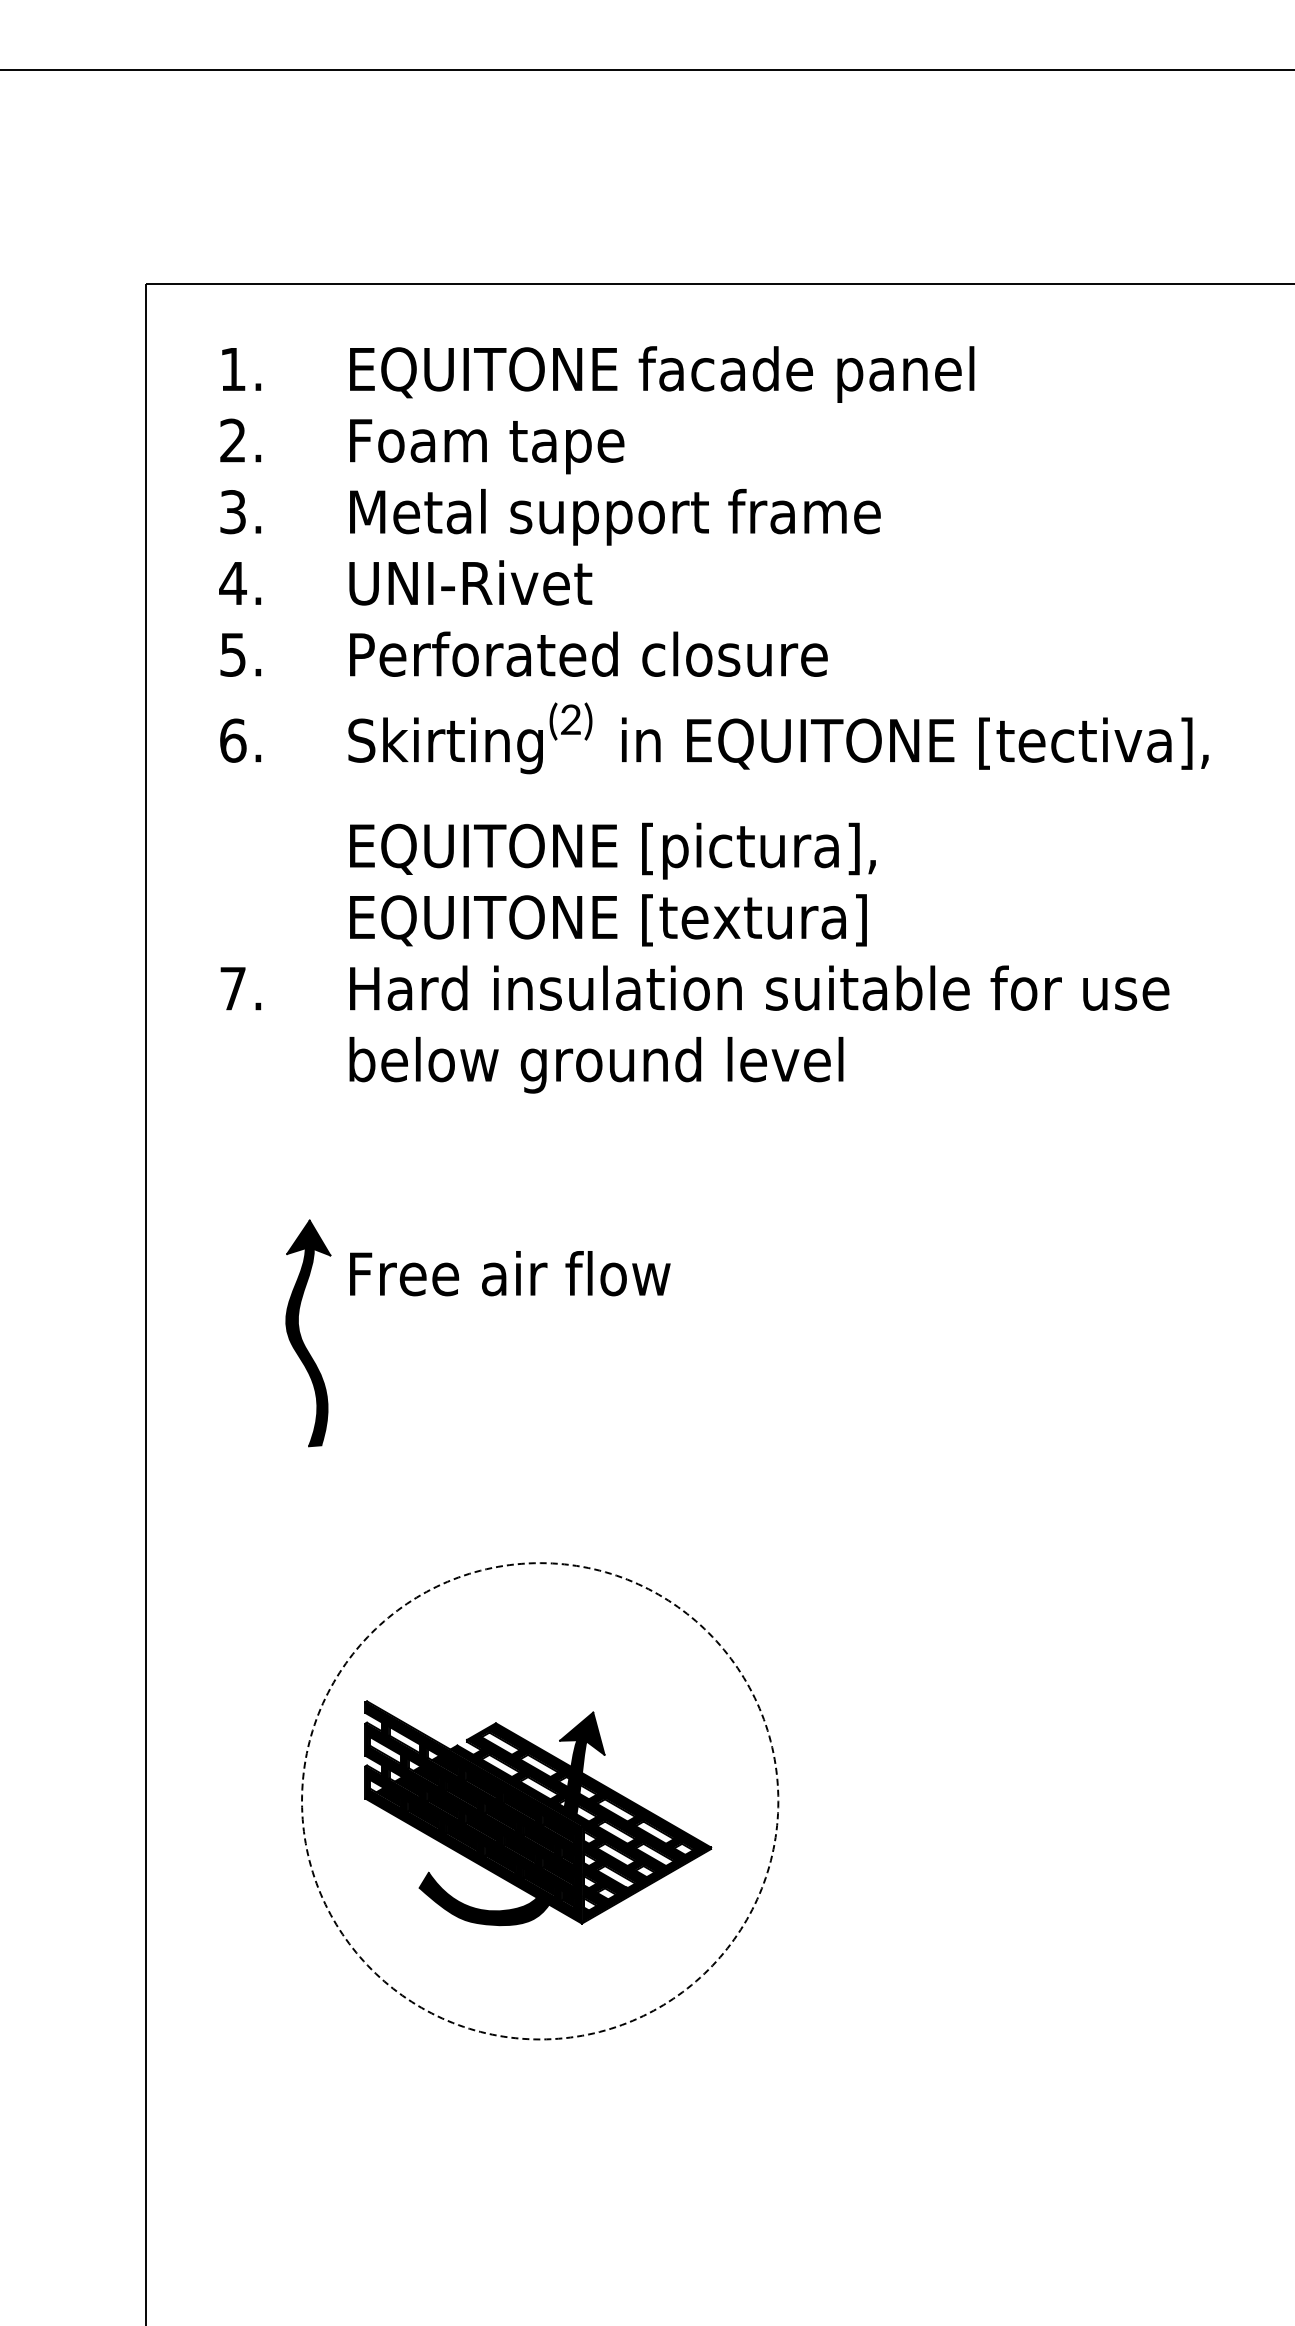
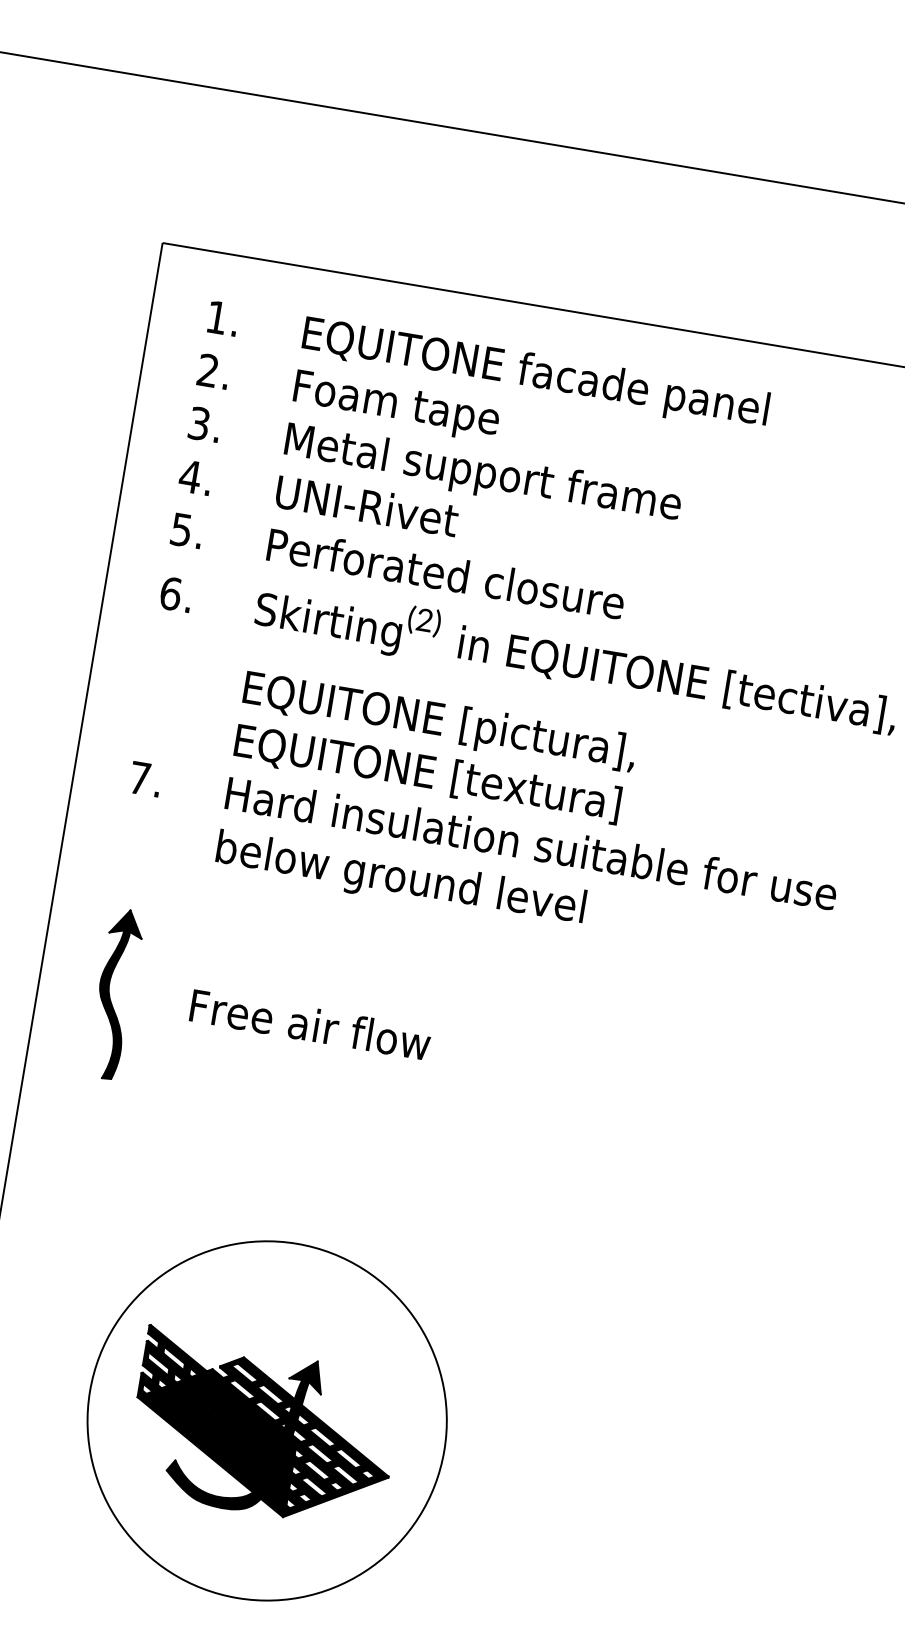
part: (301, 1335) -> (110, 994), moved
circle: (540, 1801) -> (267, 1421), dashed -> solid

